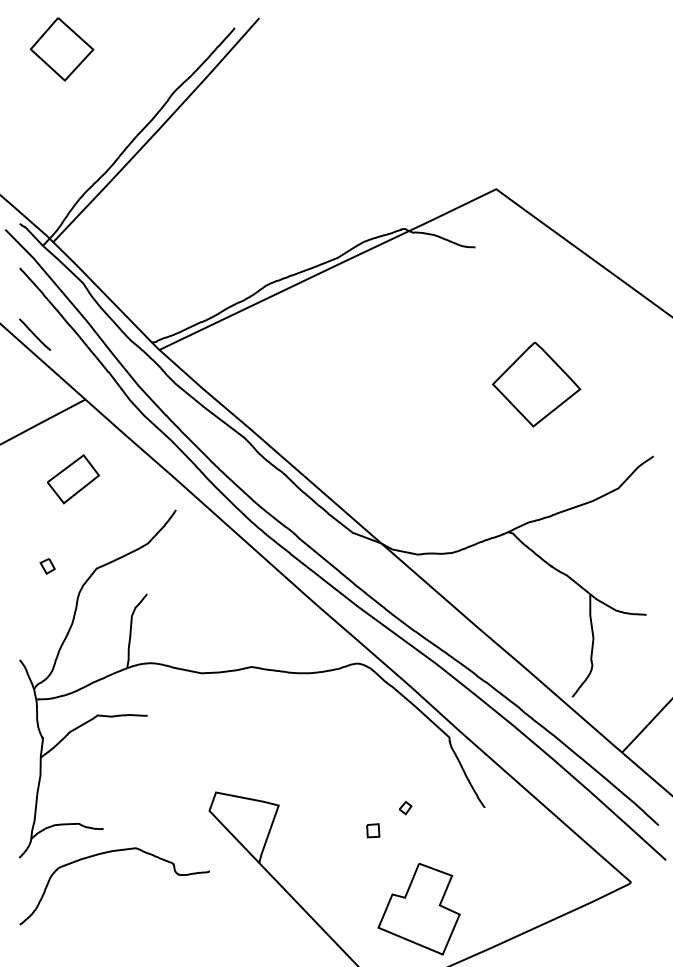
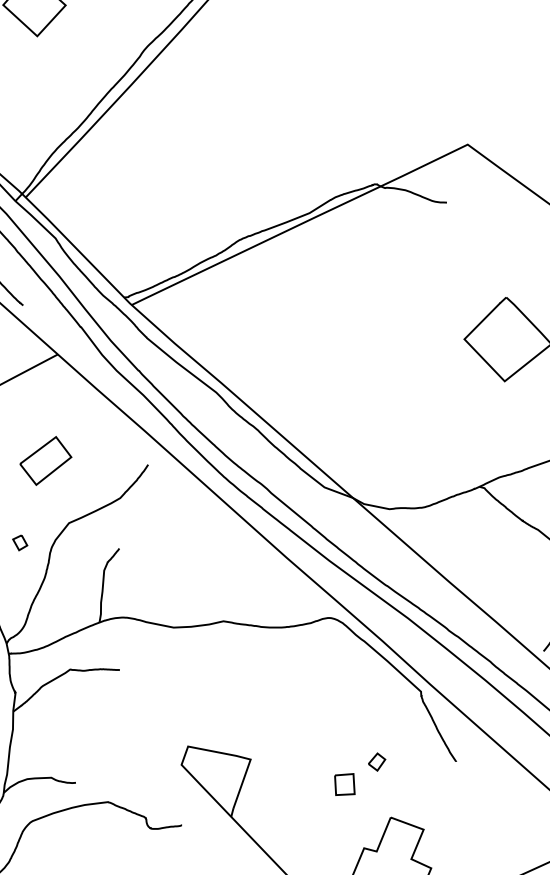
part: (73, 479) -> (45, 461), moved
part: (47, 566) -> (19, 542), moved
part: (405, 807) -> (377, 761), size x1.4
part: (373, 830) -> (345, 784), size x1.6

